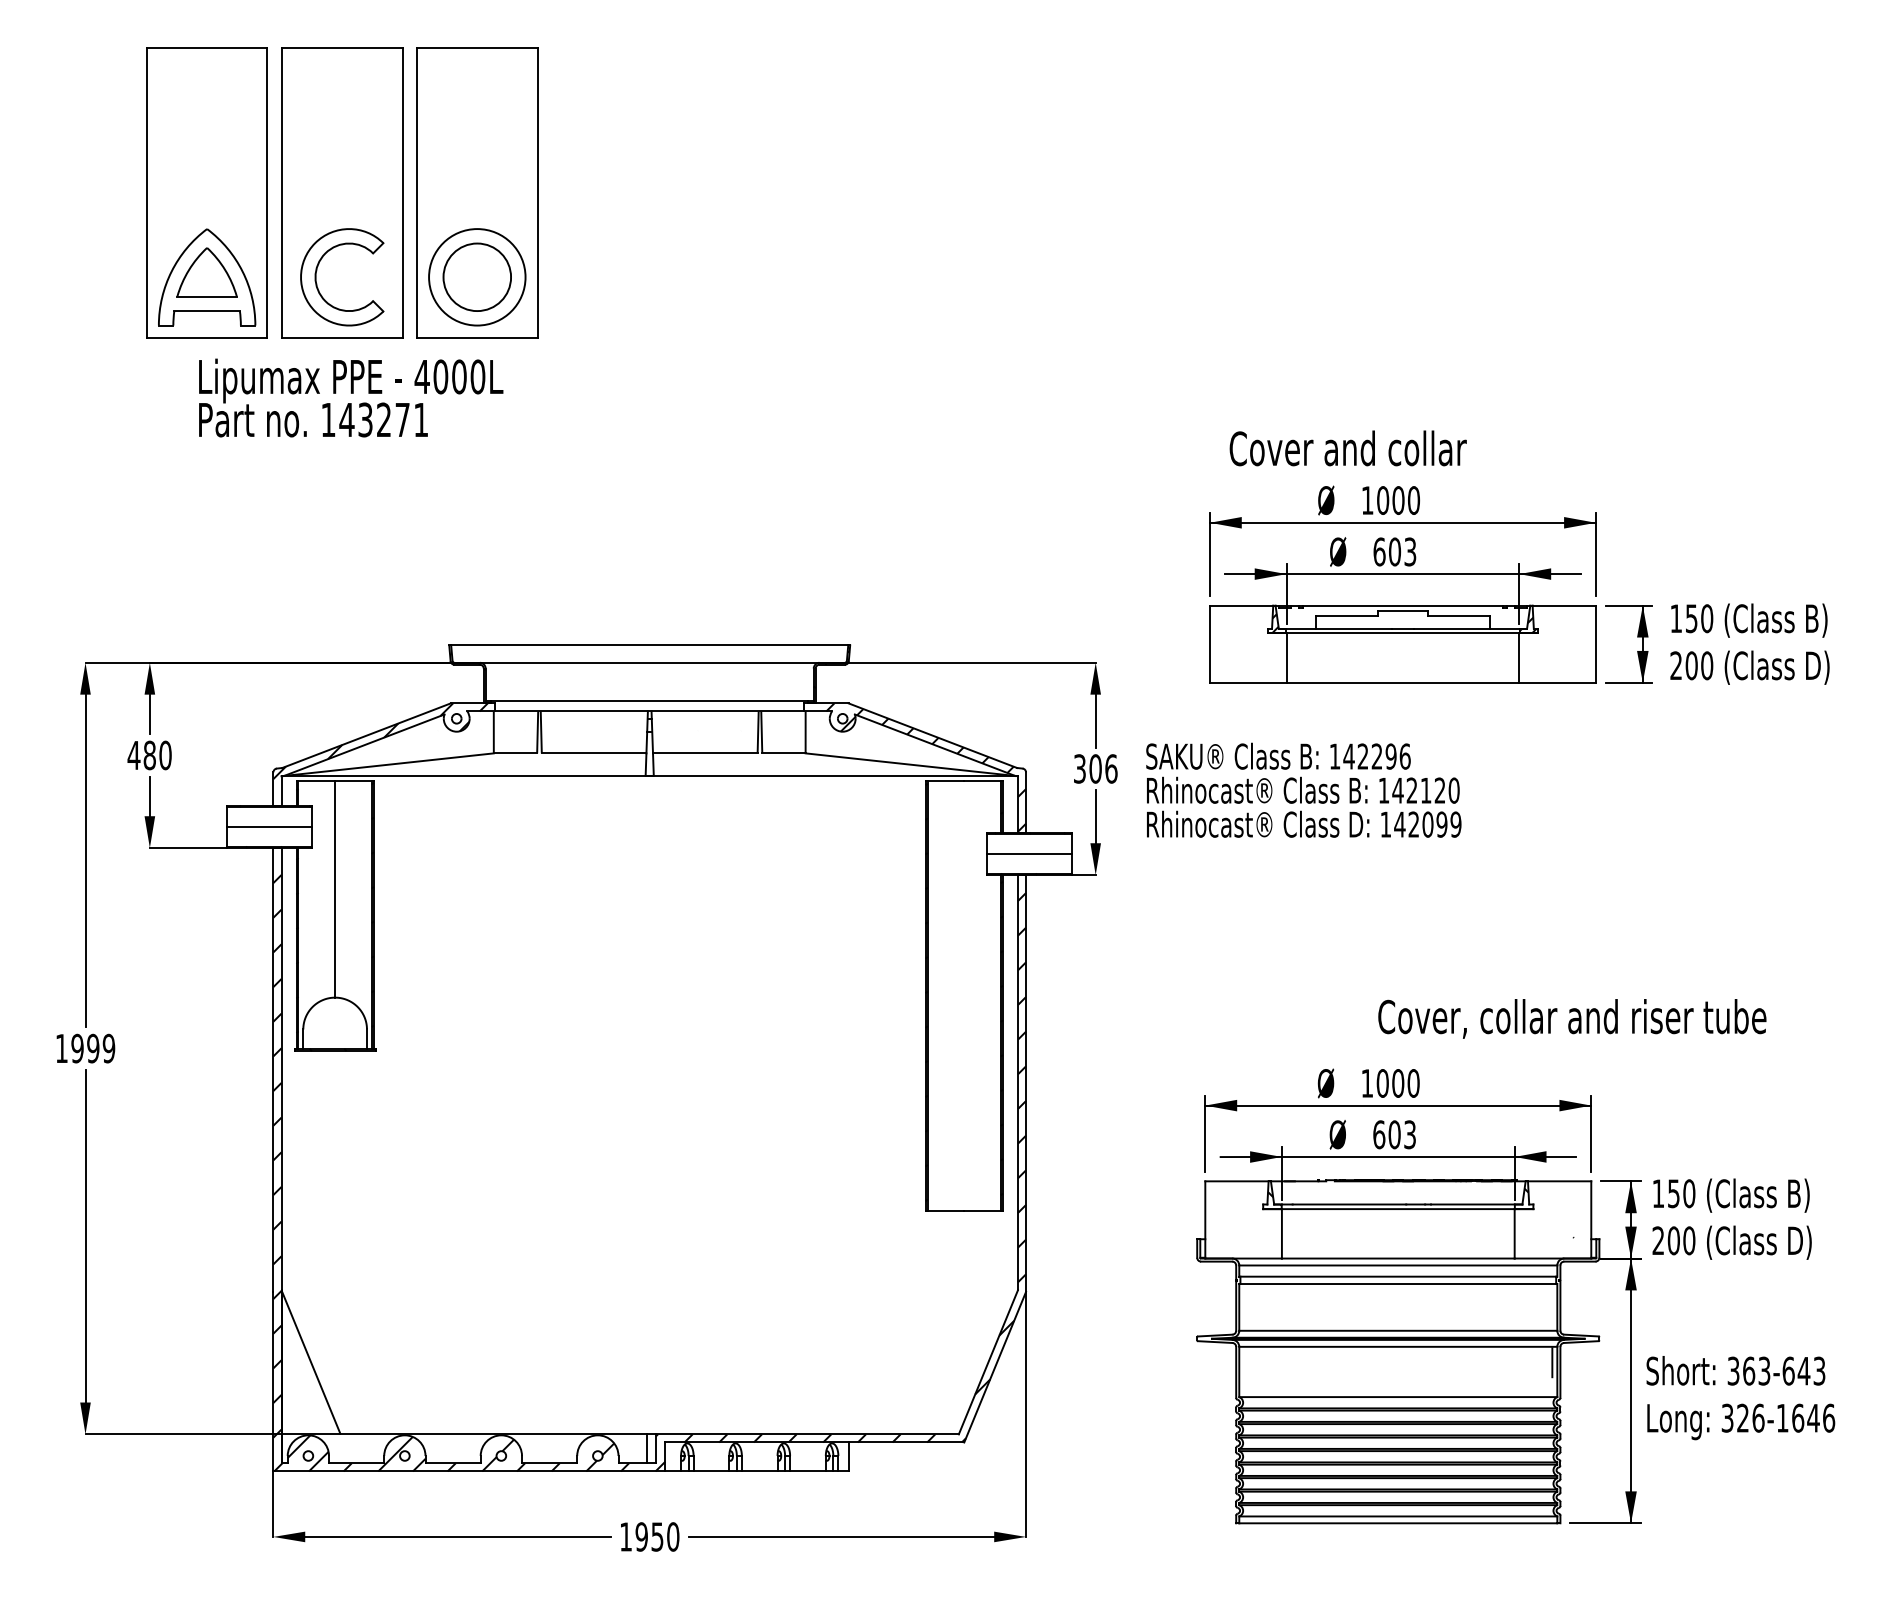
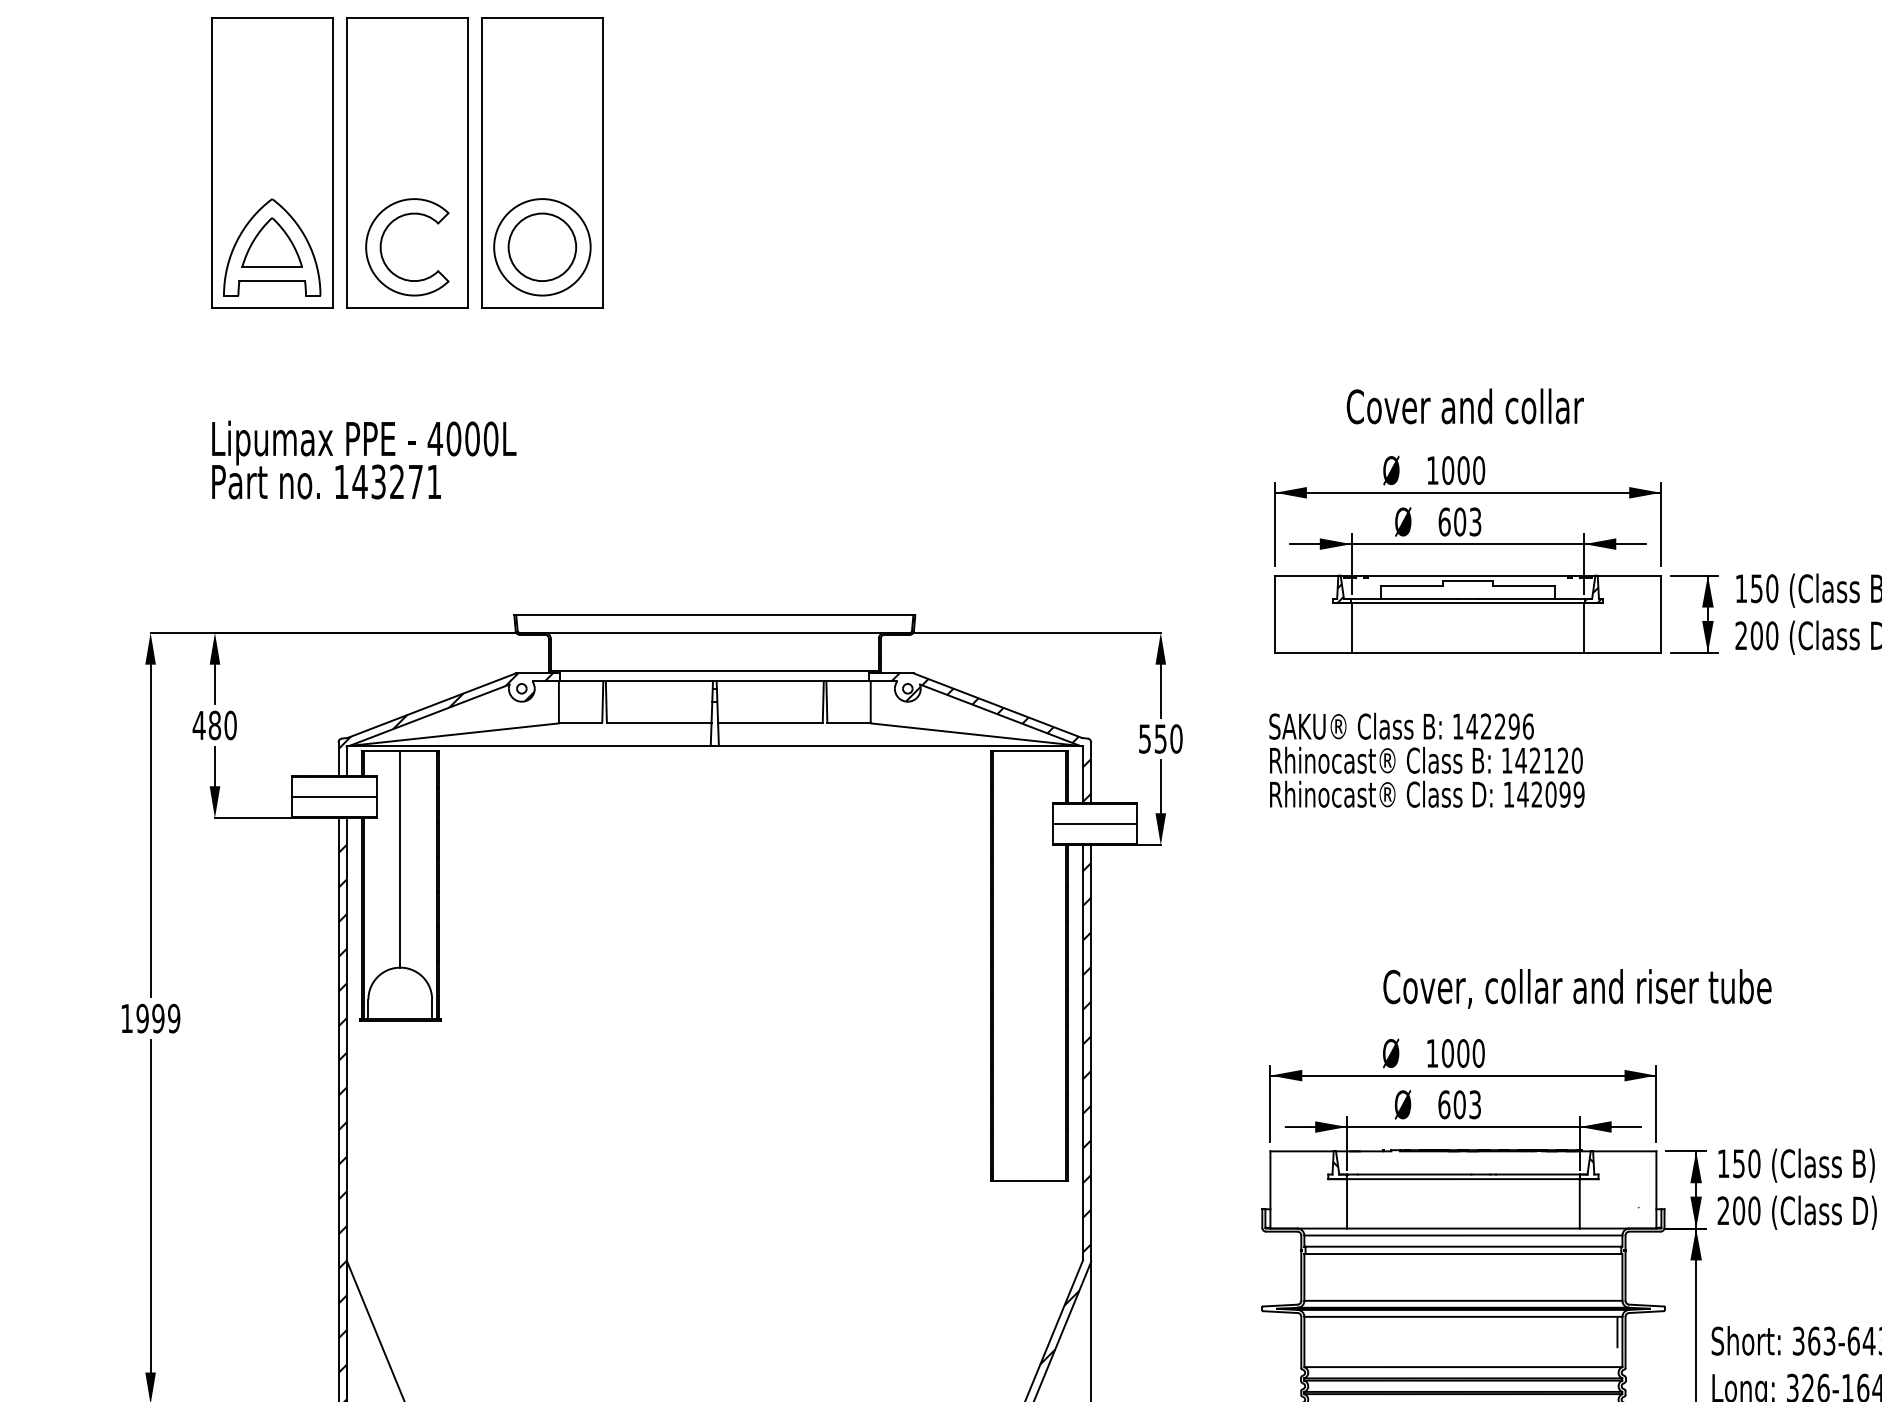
text: (351, 397) -> (364, 459), moved
text: (1347, 448) -> (1464, 406), moved
text: (1095, 768) -> (1160, 738), 306 -> 550
text: (1303, 789) -> (1426, 759), moved
text: (1572, 1018) -> (1577, 988), moved

